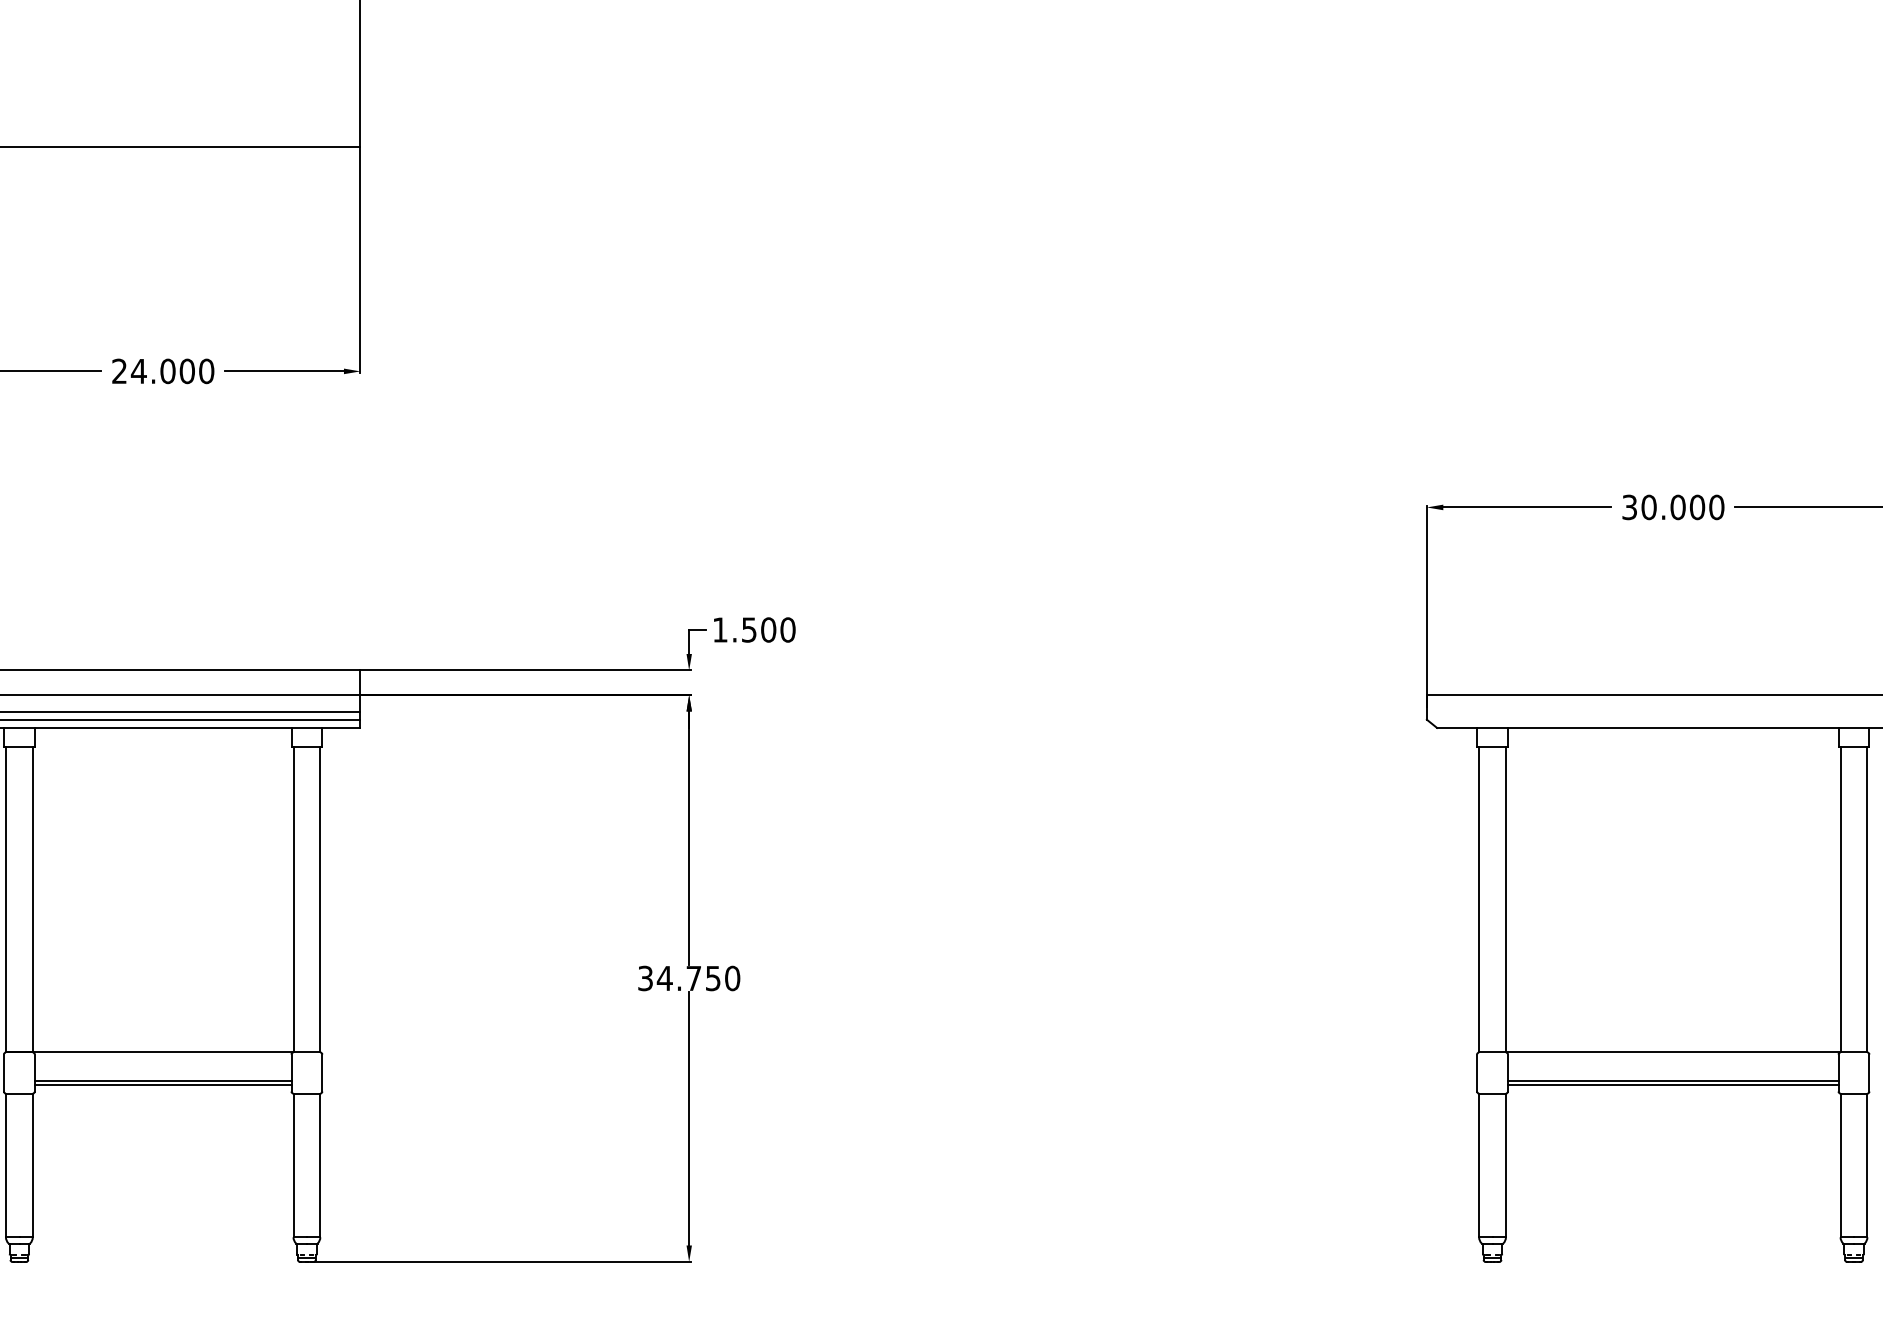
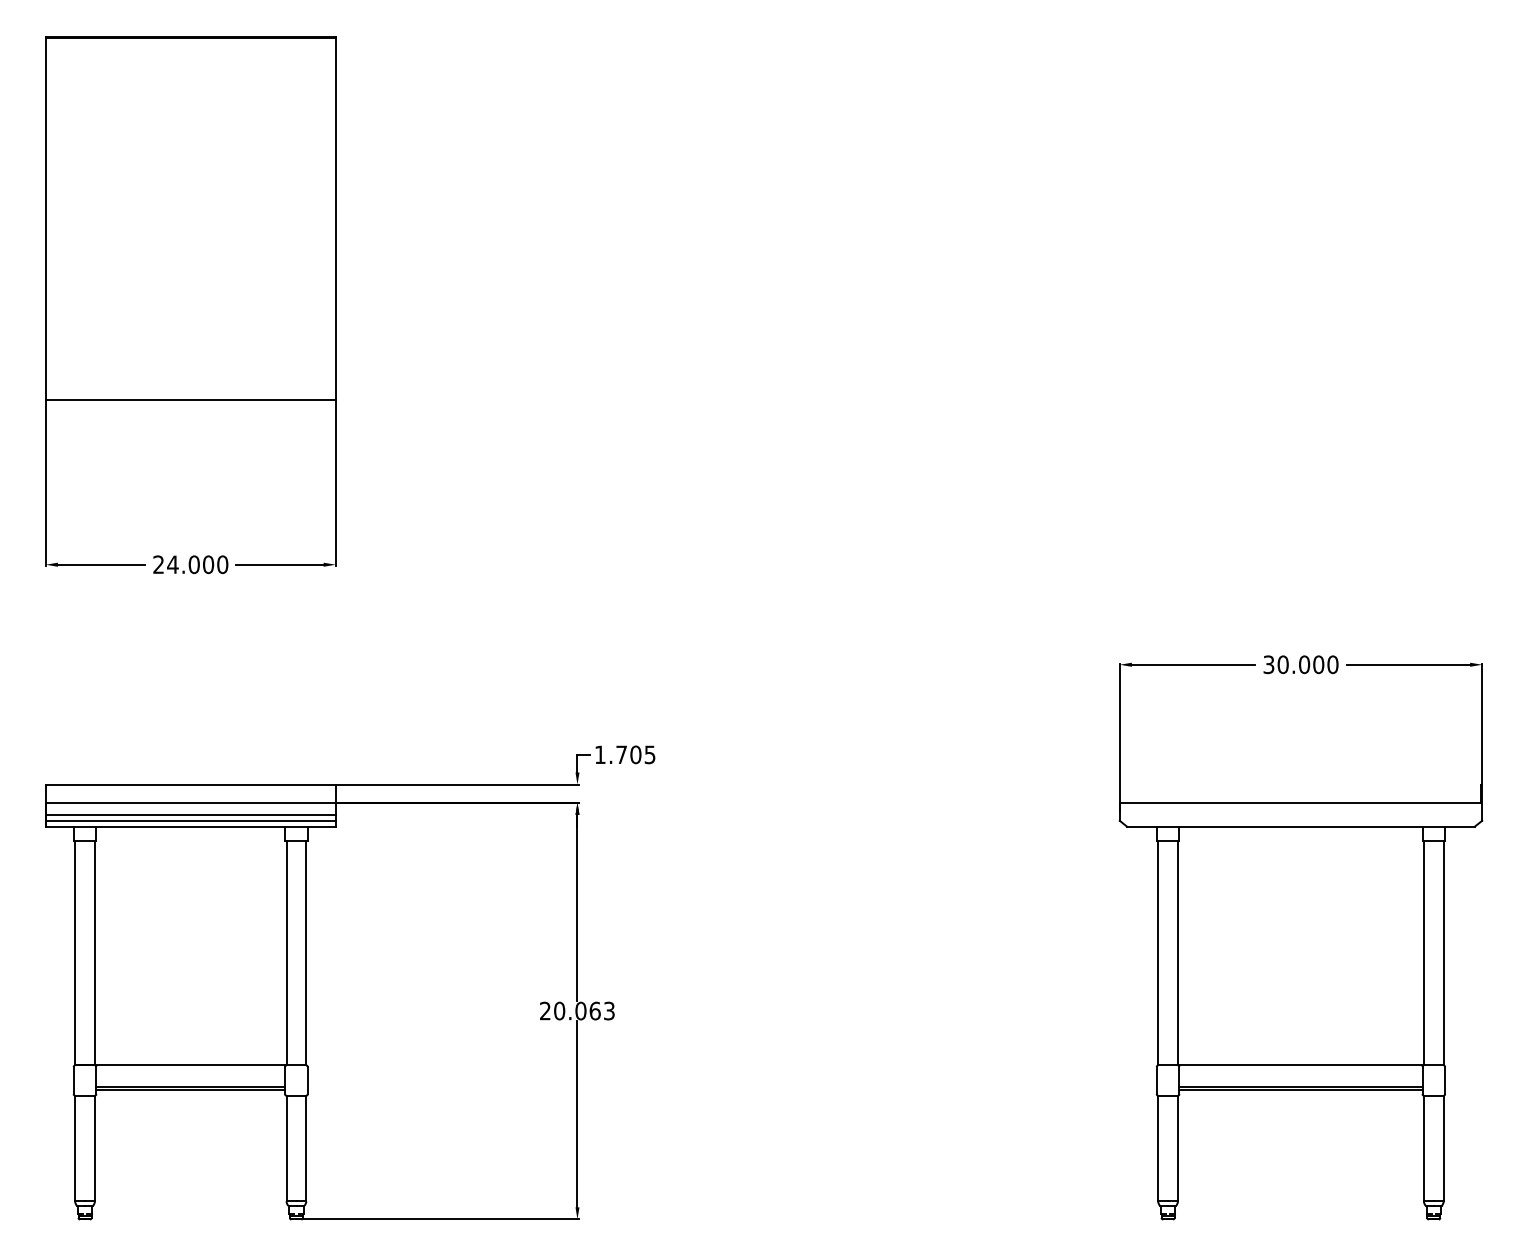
text: (768, 629) -> (635, 754), 1.500 -> 1.705
text: (689, 977) -> (577, 1010), 34.750 -> 20.063

